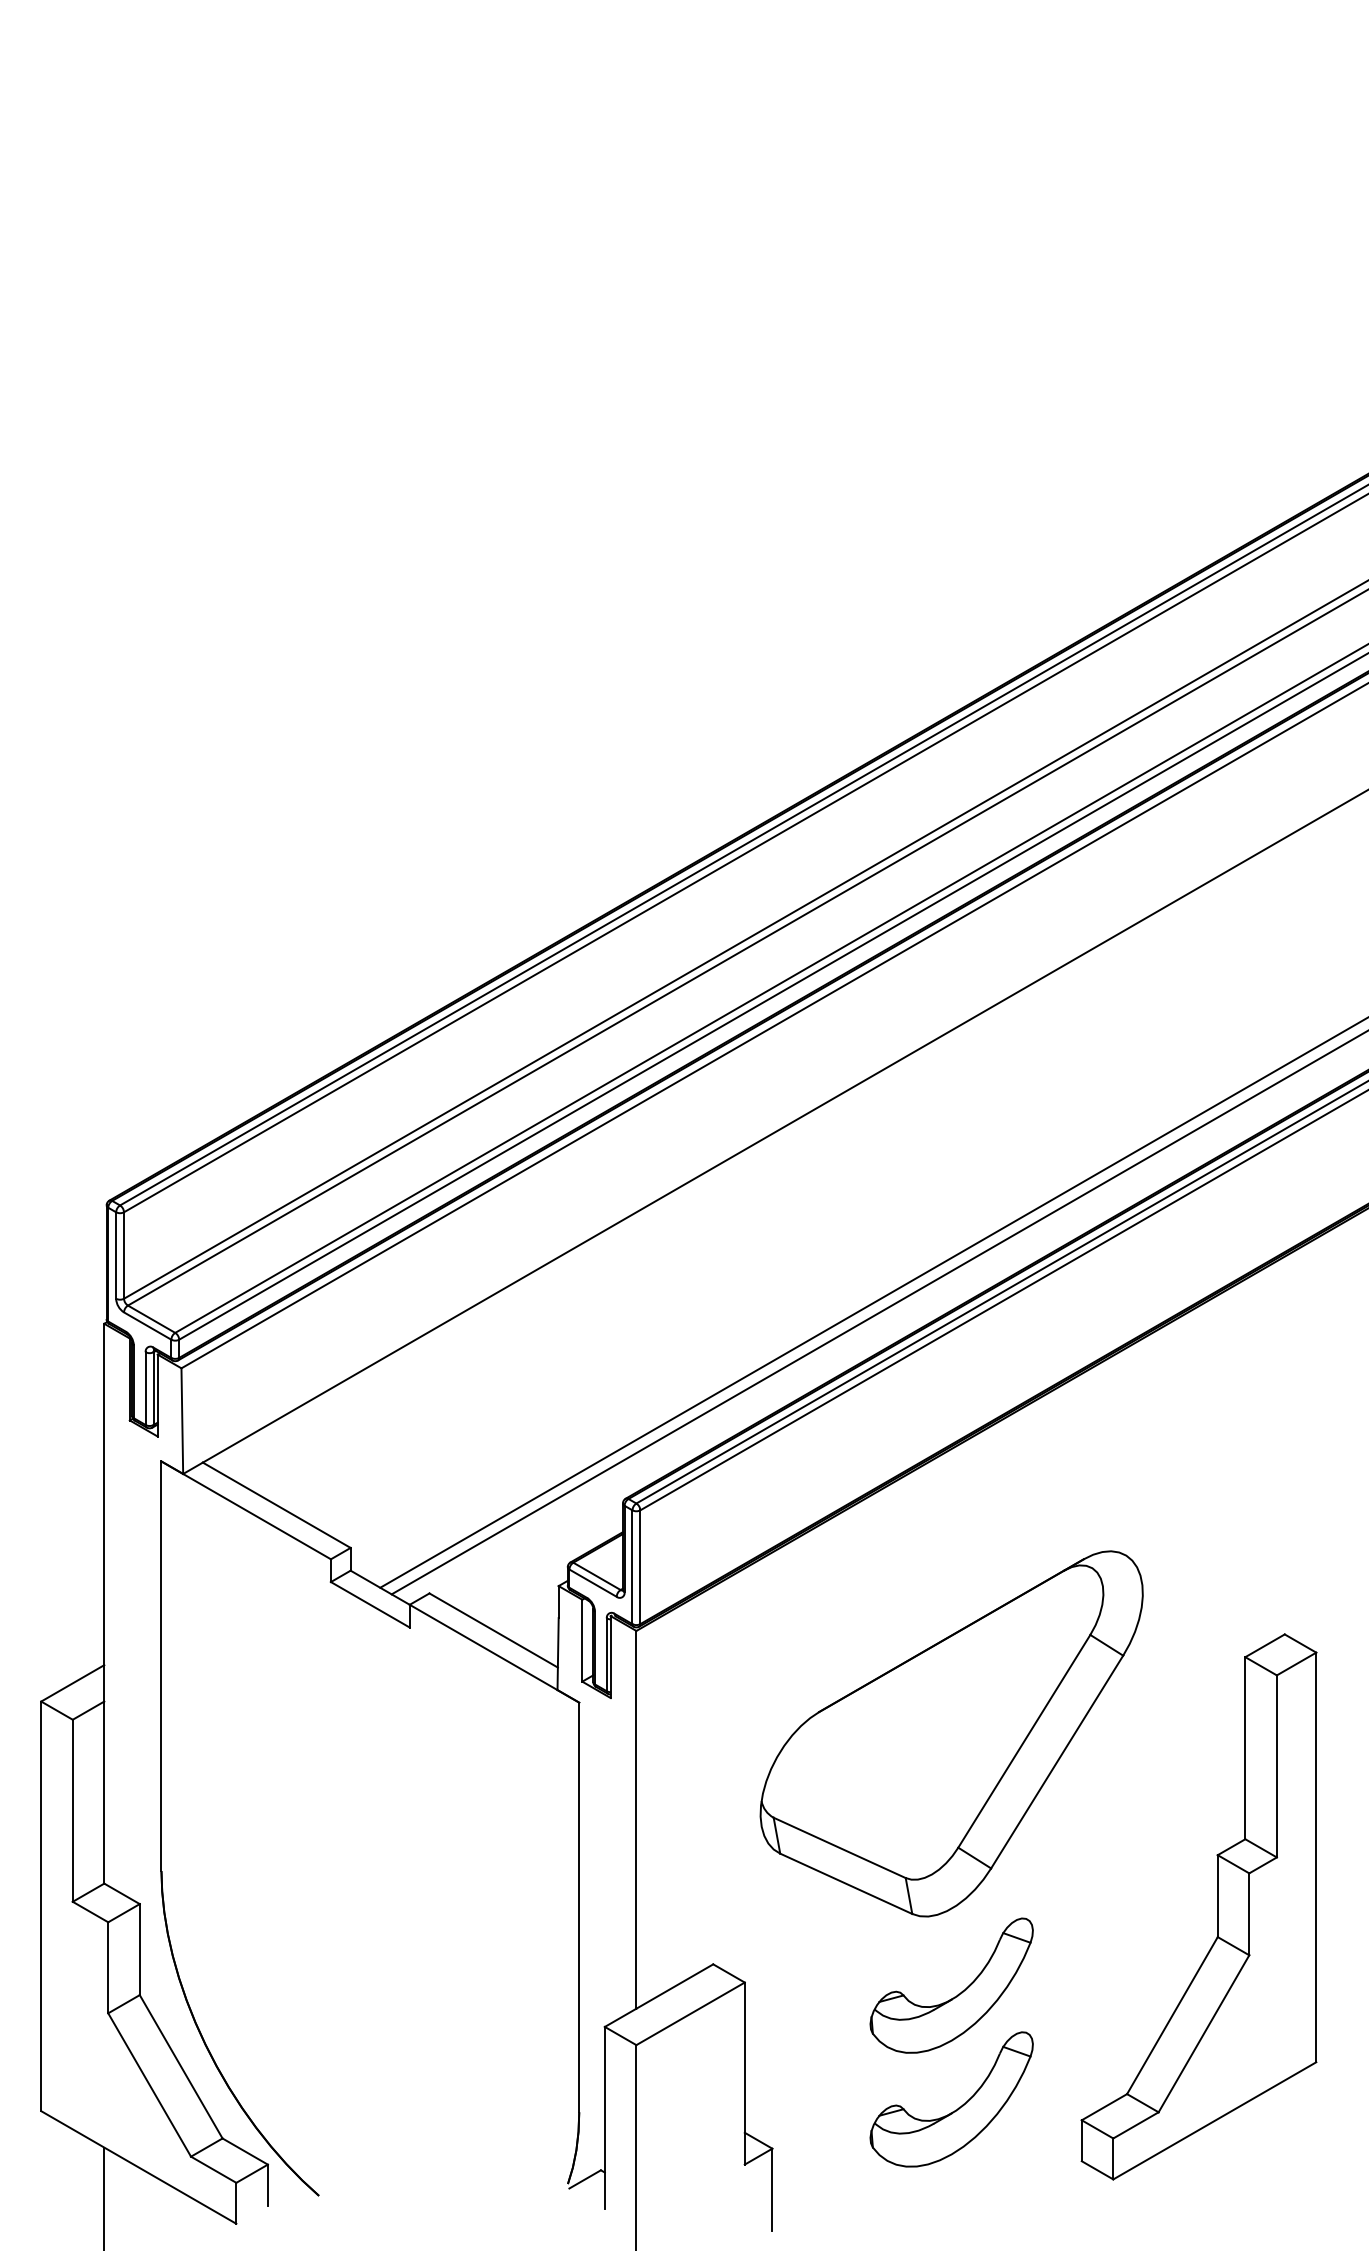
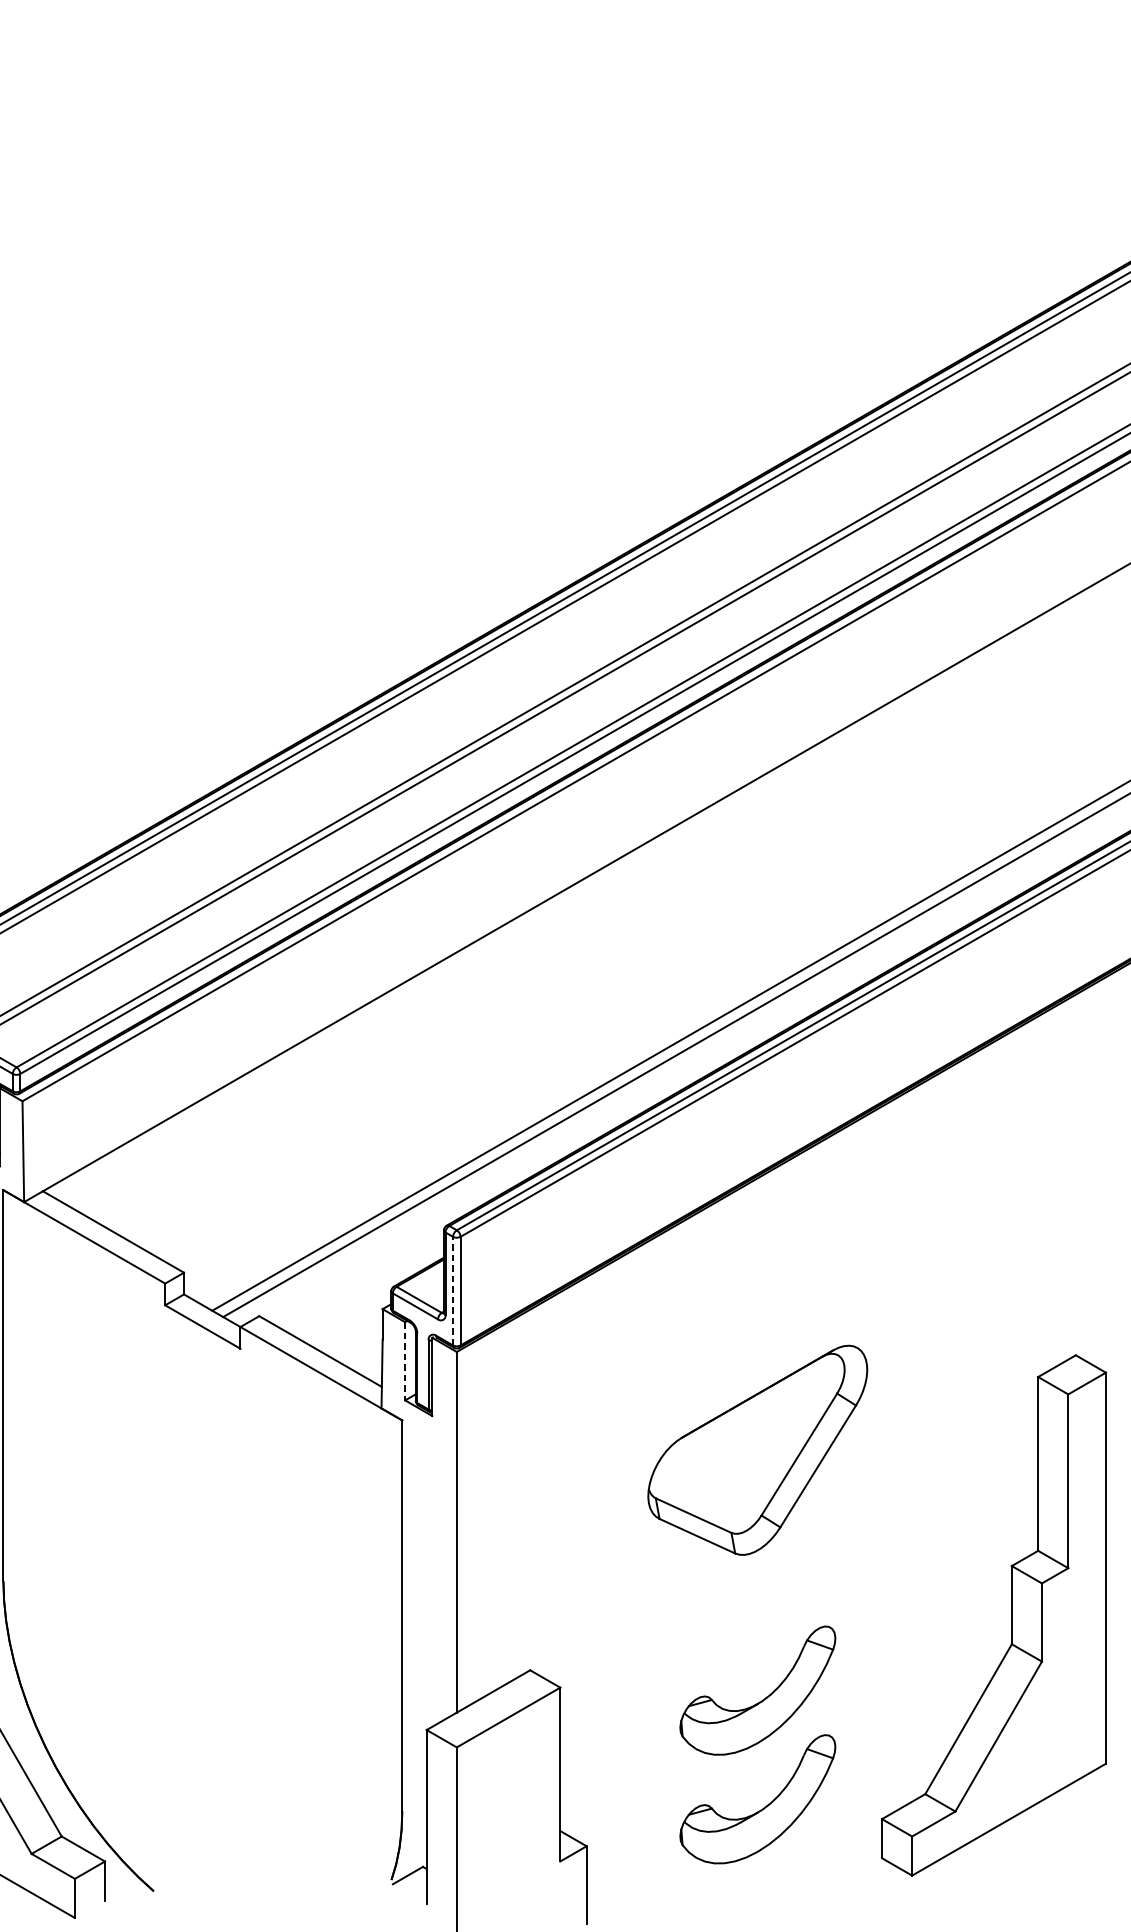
line: (632, 1567) -> (453, 1291), solid -> dashed
line: (582, 1640) -> (405, 1361), solid -> dashed
part: (951, 1733) -> (757, 1449), size x0.6

